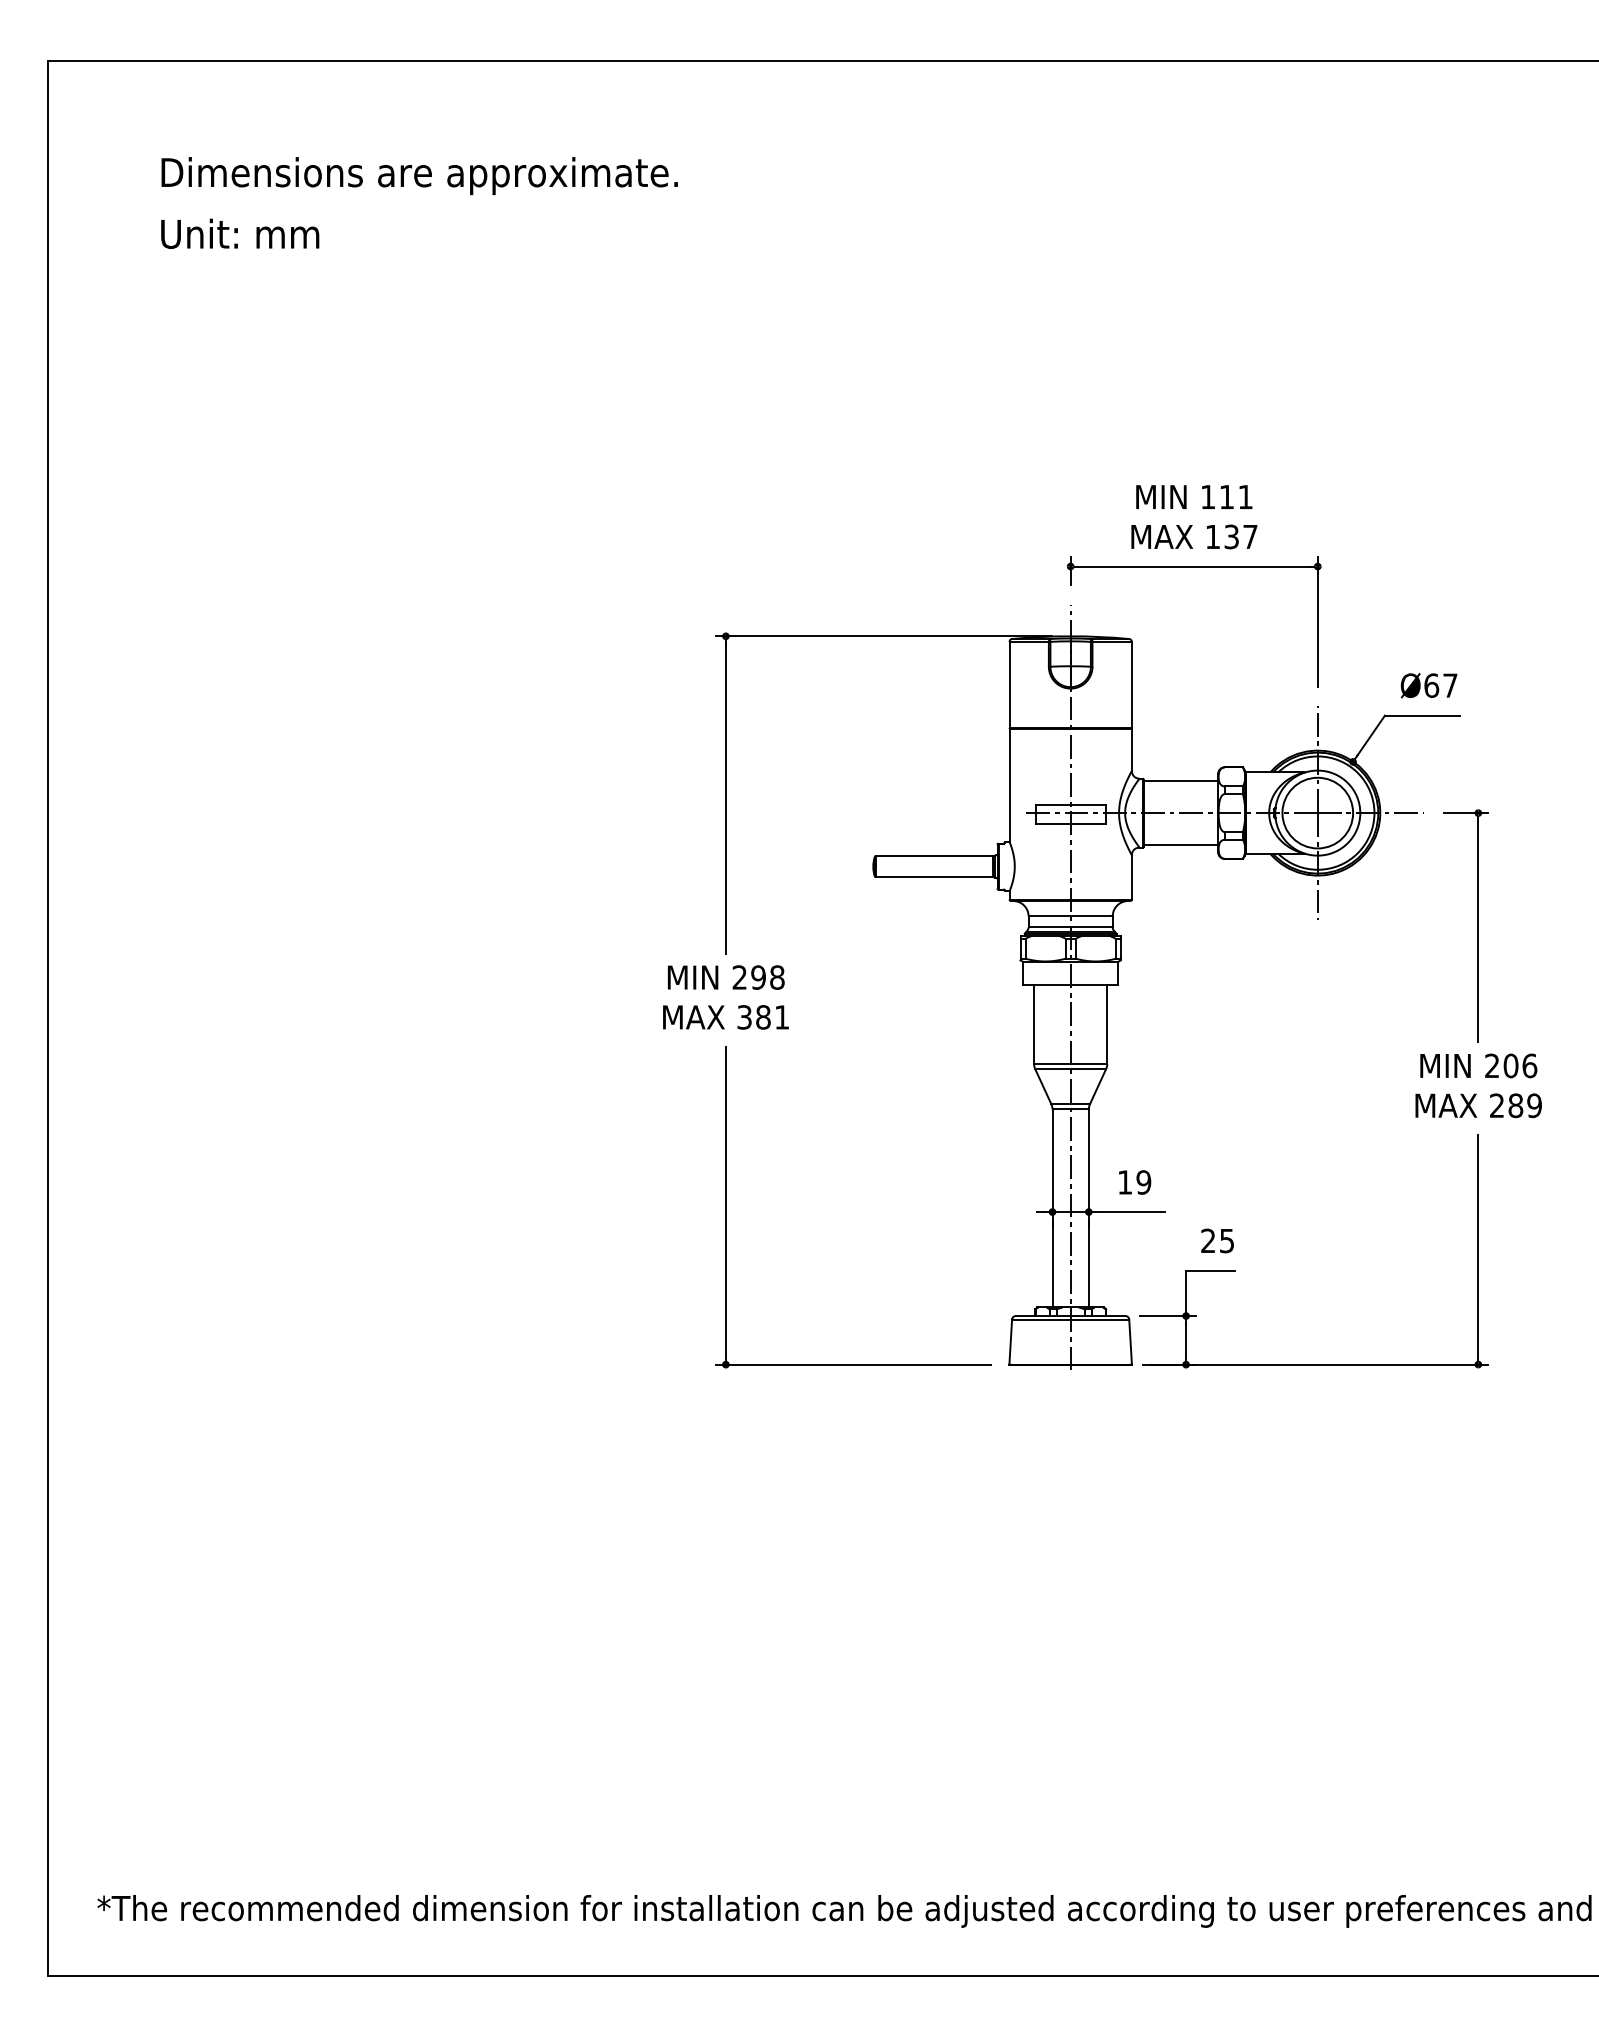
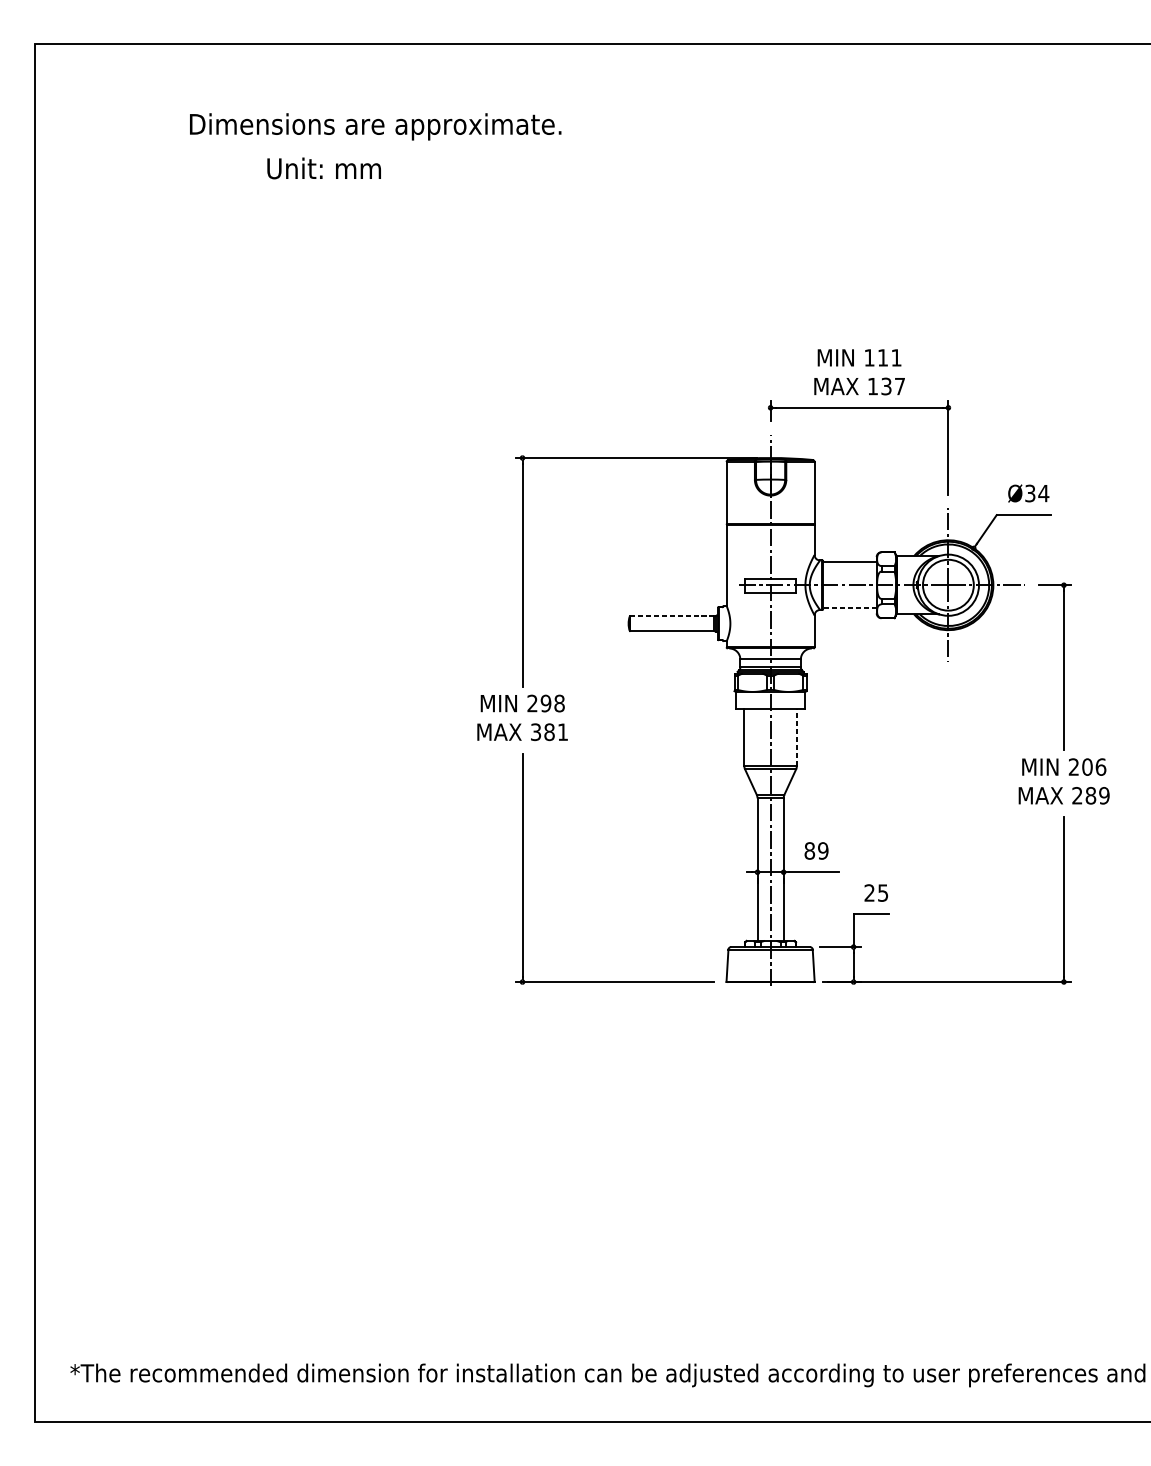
text: (419, 176) -> (375, 127), moved
text: (240, 233) -> (324, 168), moved
text: (1441, 685) -> (1037, 493), Ø67 -> Ø34
line: (1180, 845) -> (849, 608), solid -> dashed
line: (933, 856) -> (671, 616), solid -> dashed
line: (1107, 1024) -> (797, 737), solid -> dashed
text: (1124, 1182) -> (809, 850), 19 -> 89

